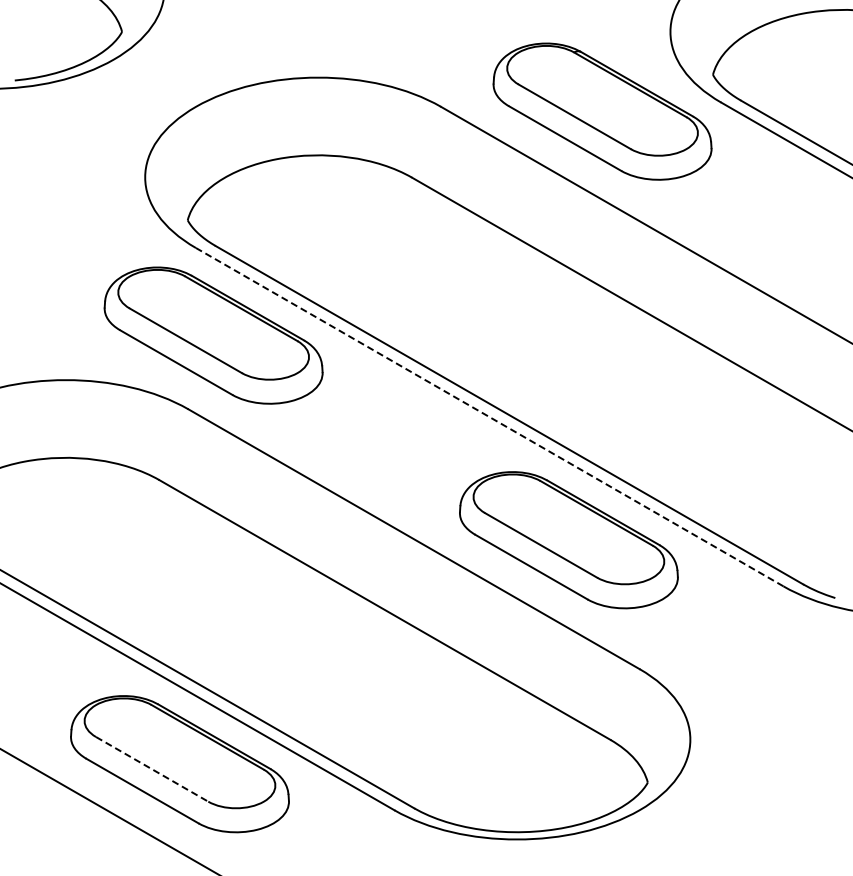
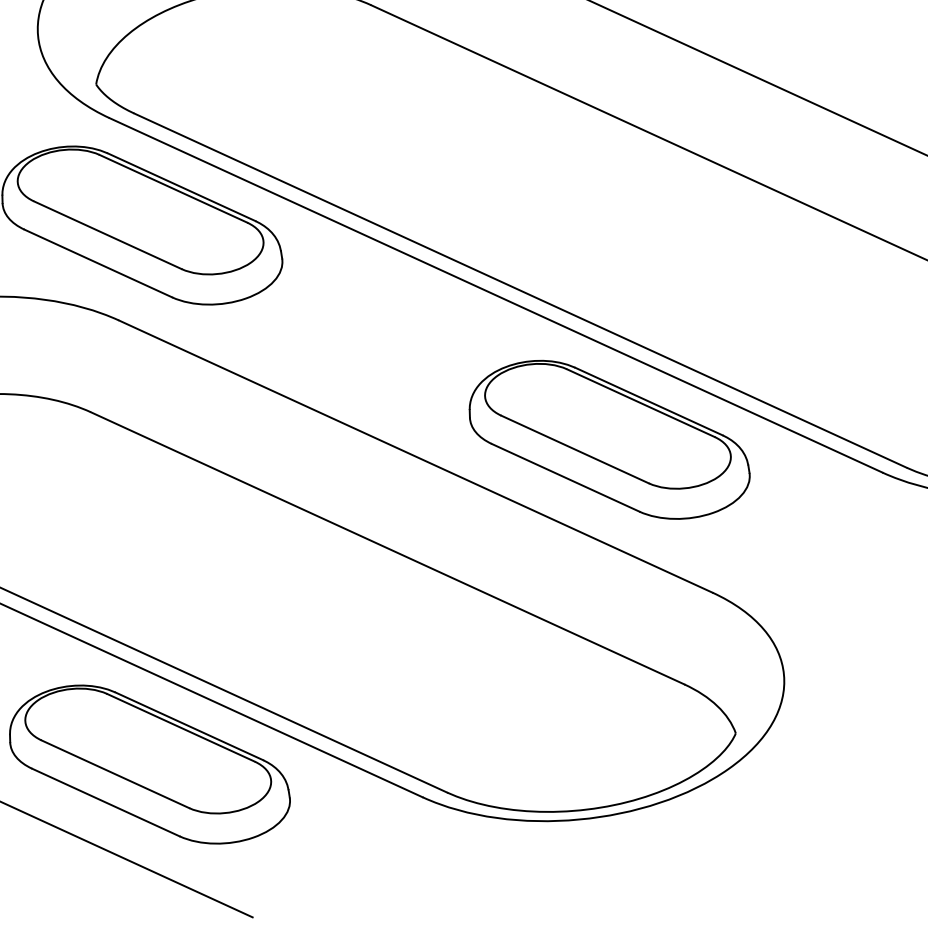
line: (489, 417) -> (495, 295), dashed -> solid
line: (152, 769) -> (115, 774), dashed -> solid

